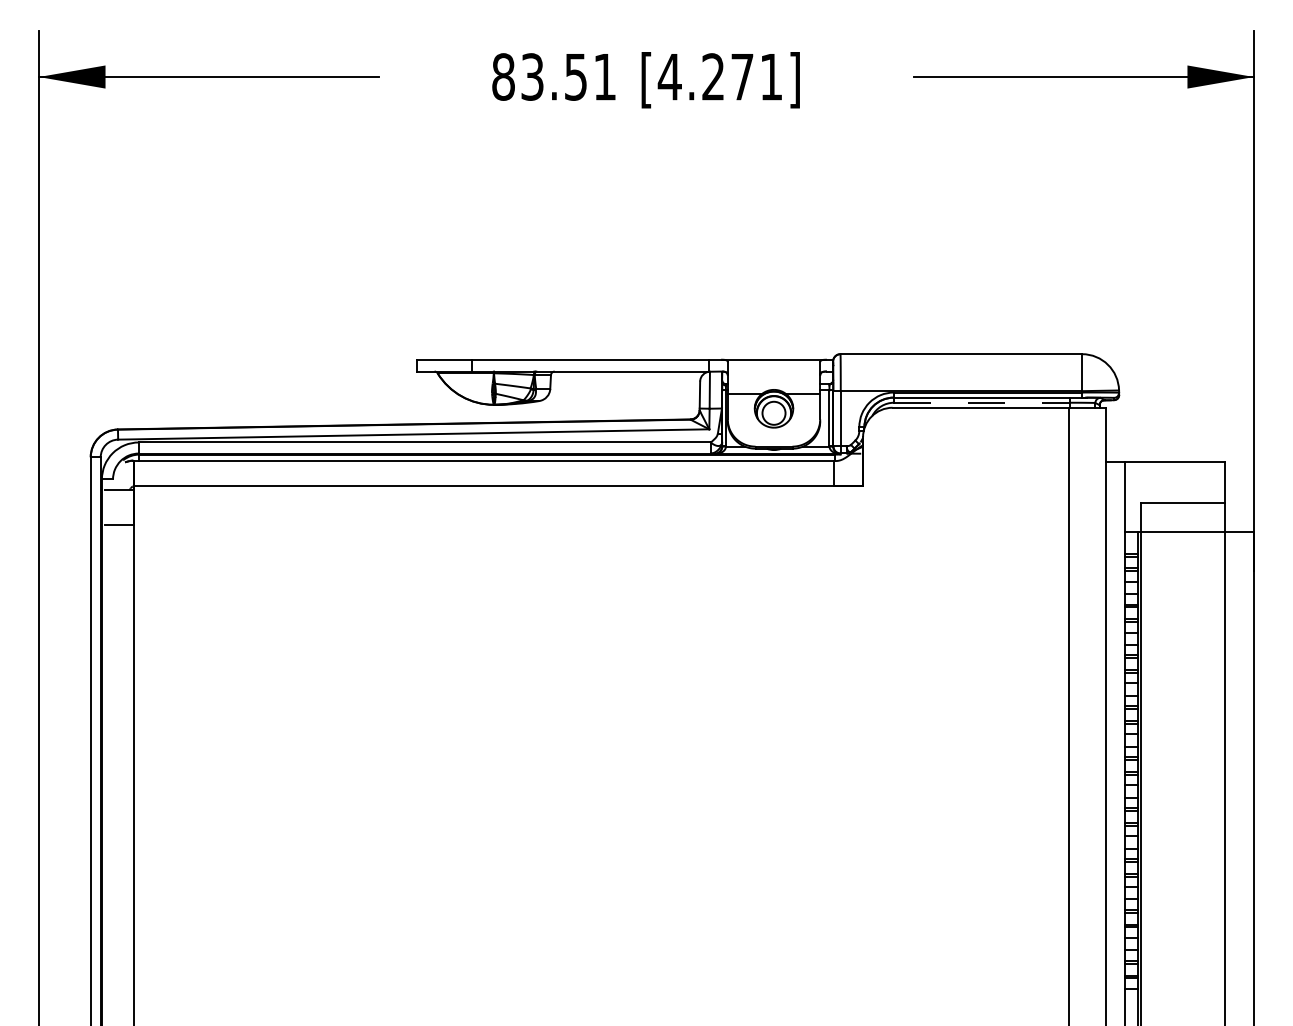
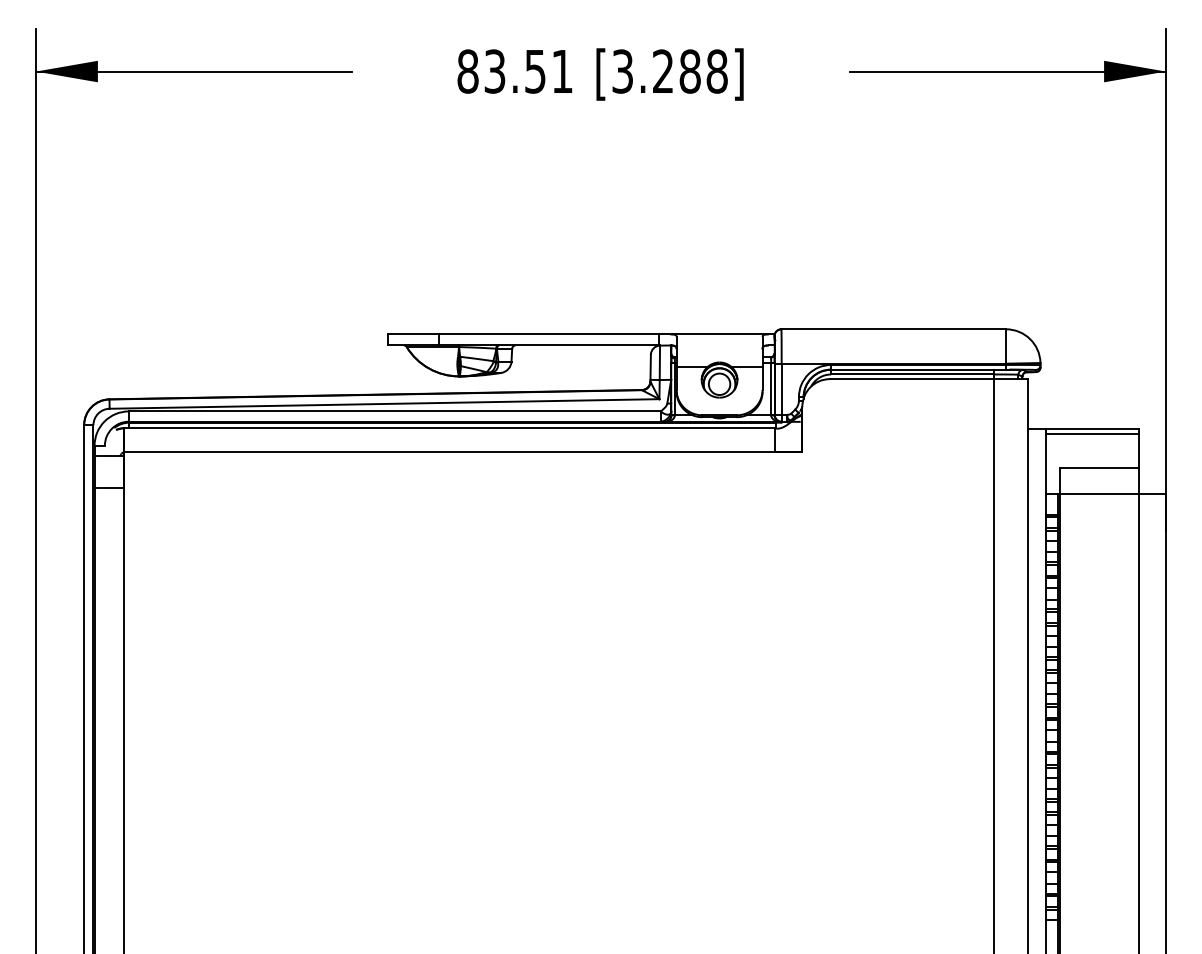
text: (720, 76) -> (669, 71), [4.271] -> [3.288]
line: (981, 402) -> (912, 374), dashed -> solid
line: (1173, 466) -> (1091, 433), added

